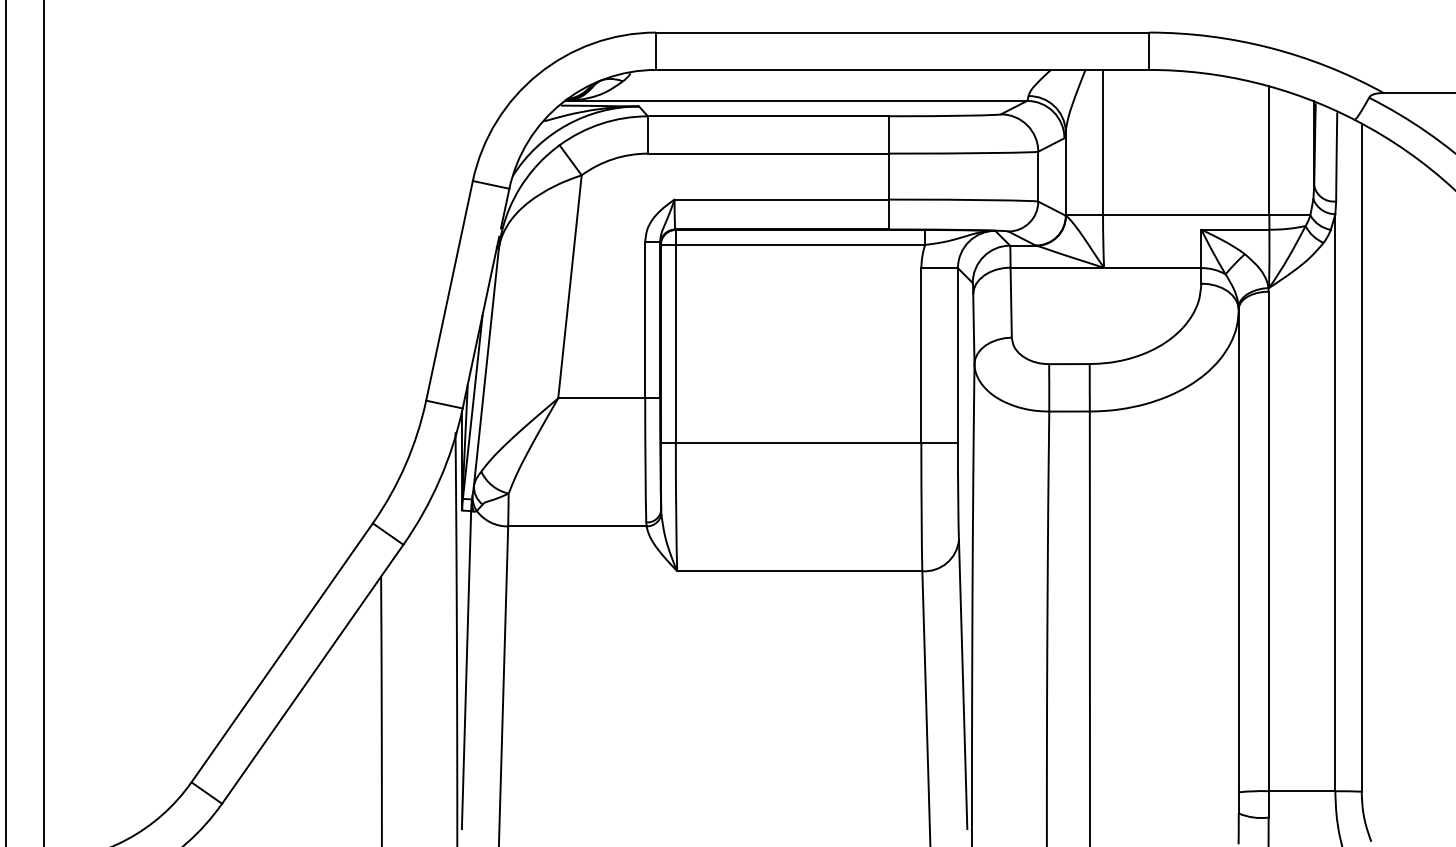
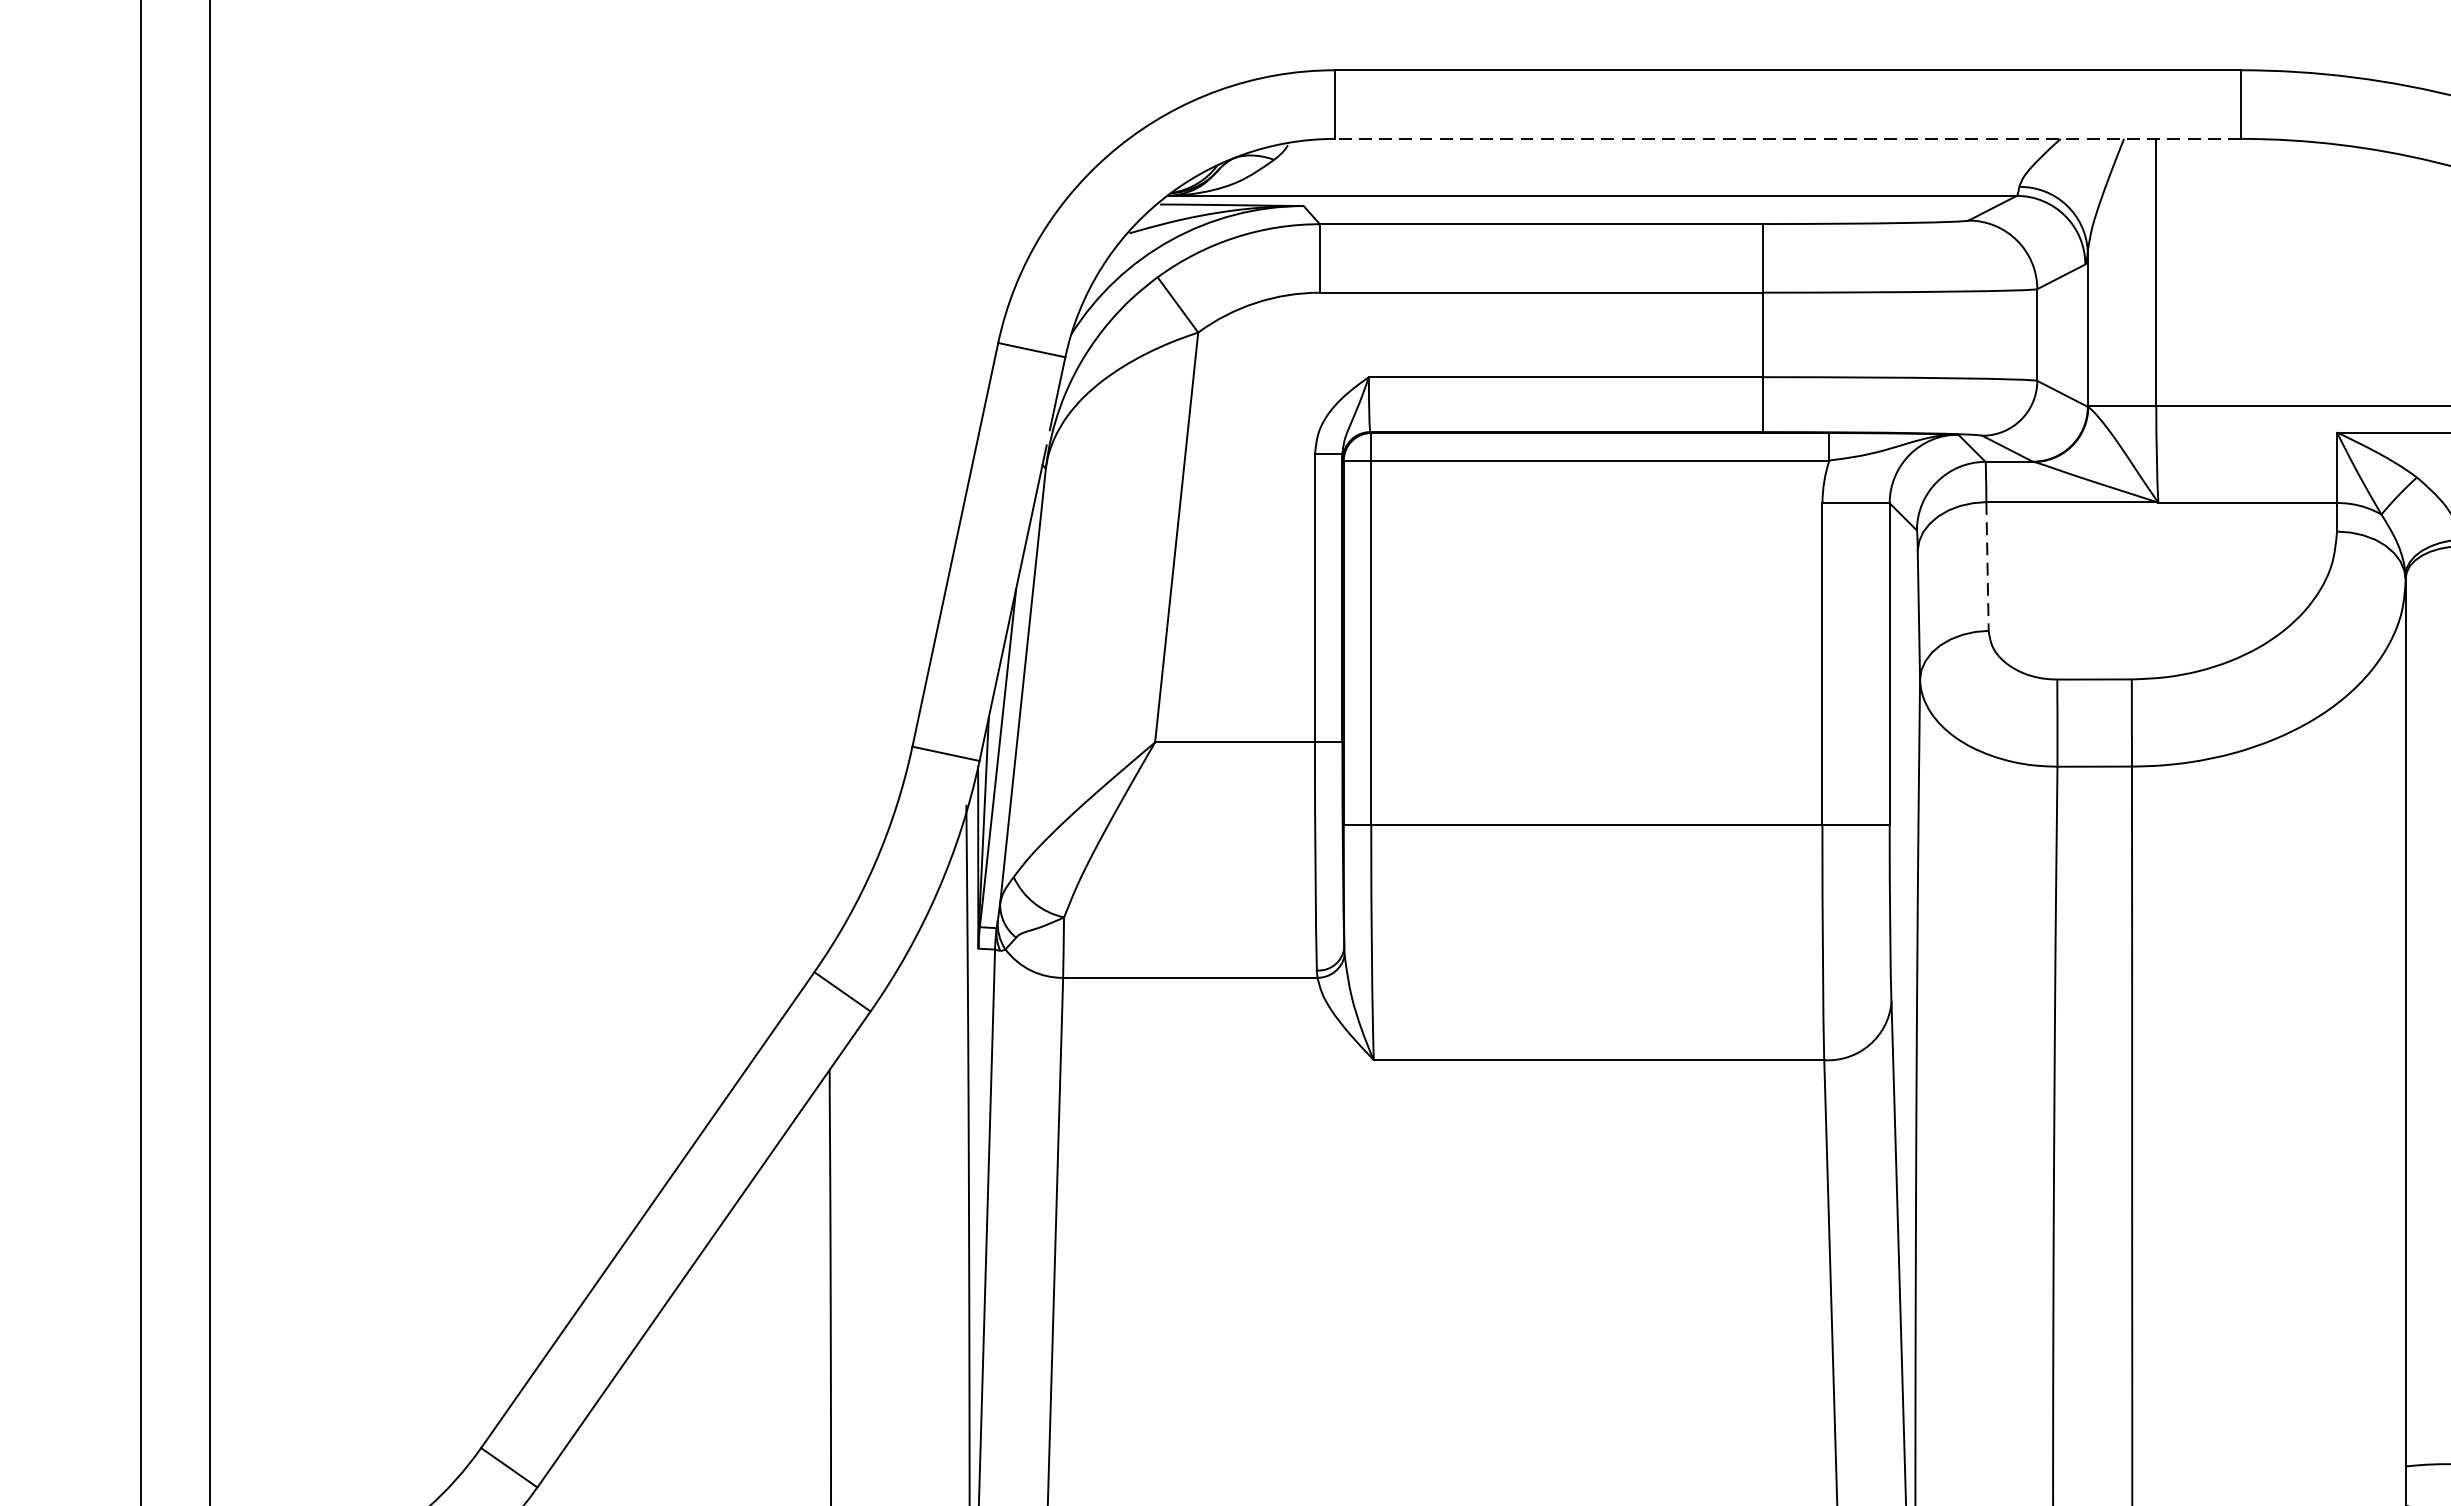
line: (902, 69) -> (1787, 138), solid -> dashed
line: (1011, 303) -> (1988, 568), solid -> dashed

